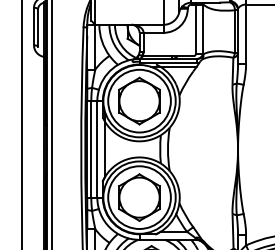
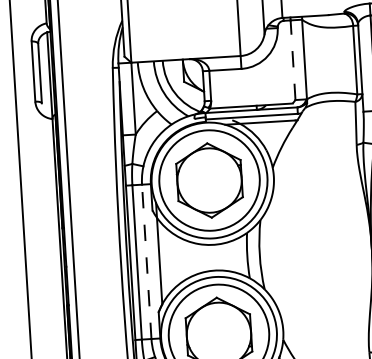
line: (196, 29) -> (293, 60), solid -> dashed
line: (97, 148) -> (146, 260), solid -> dashed

